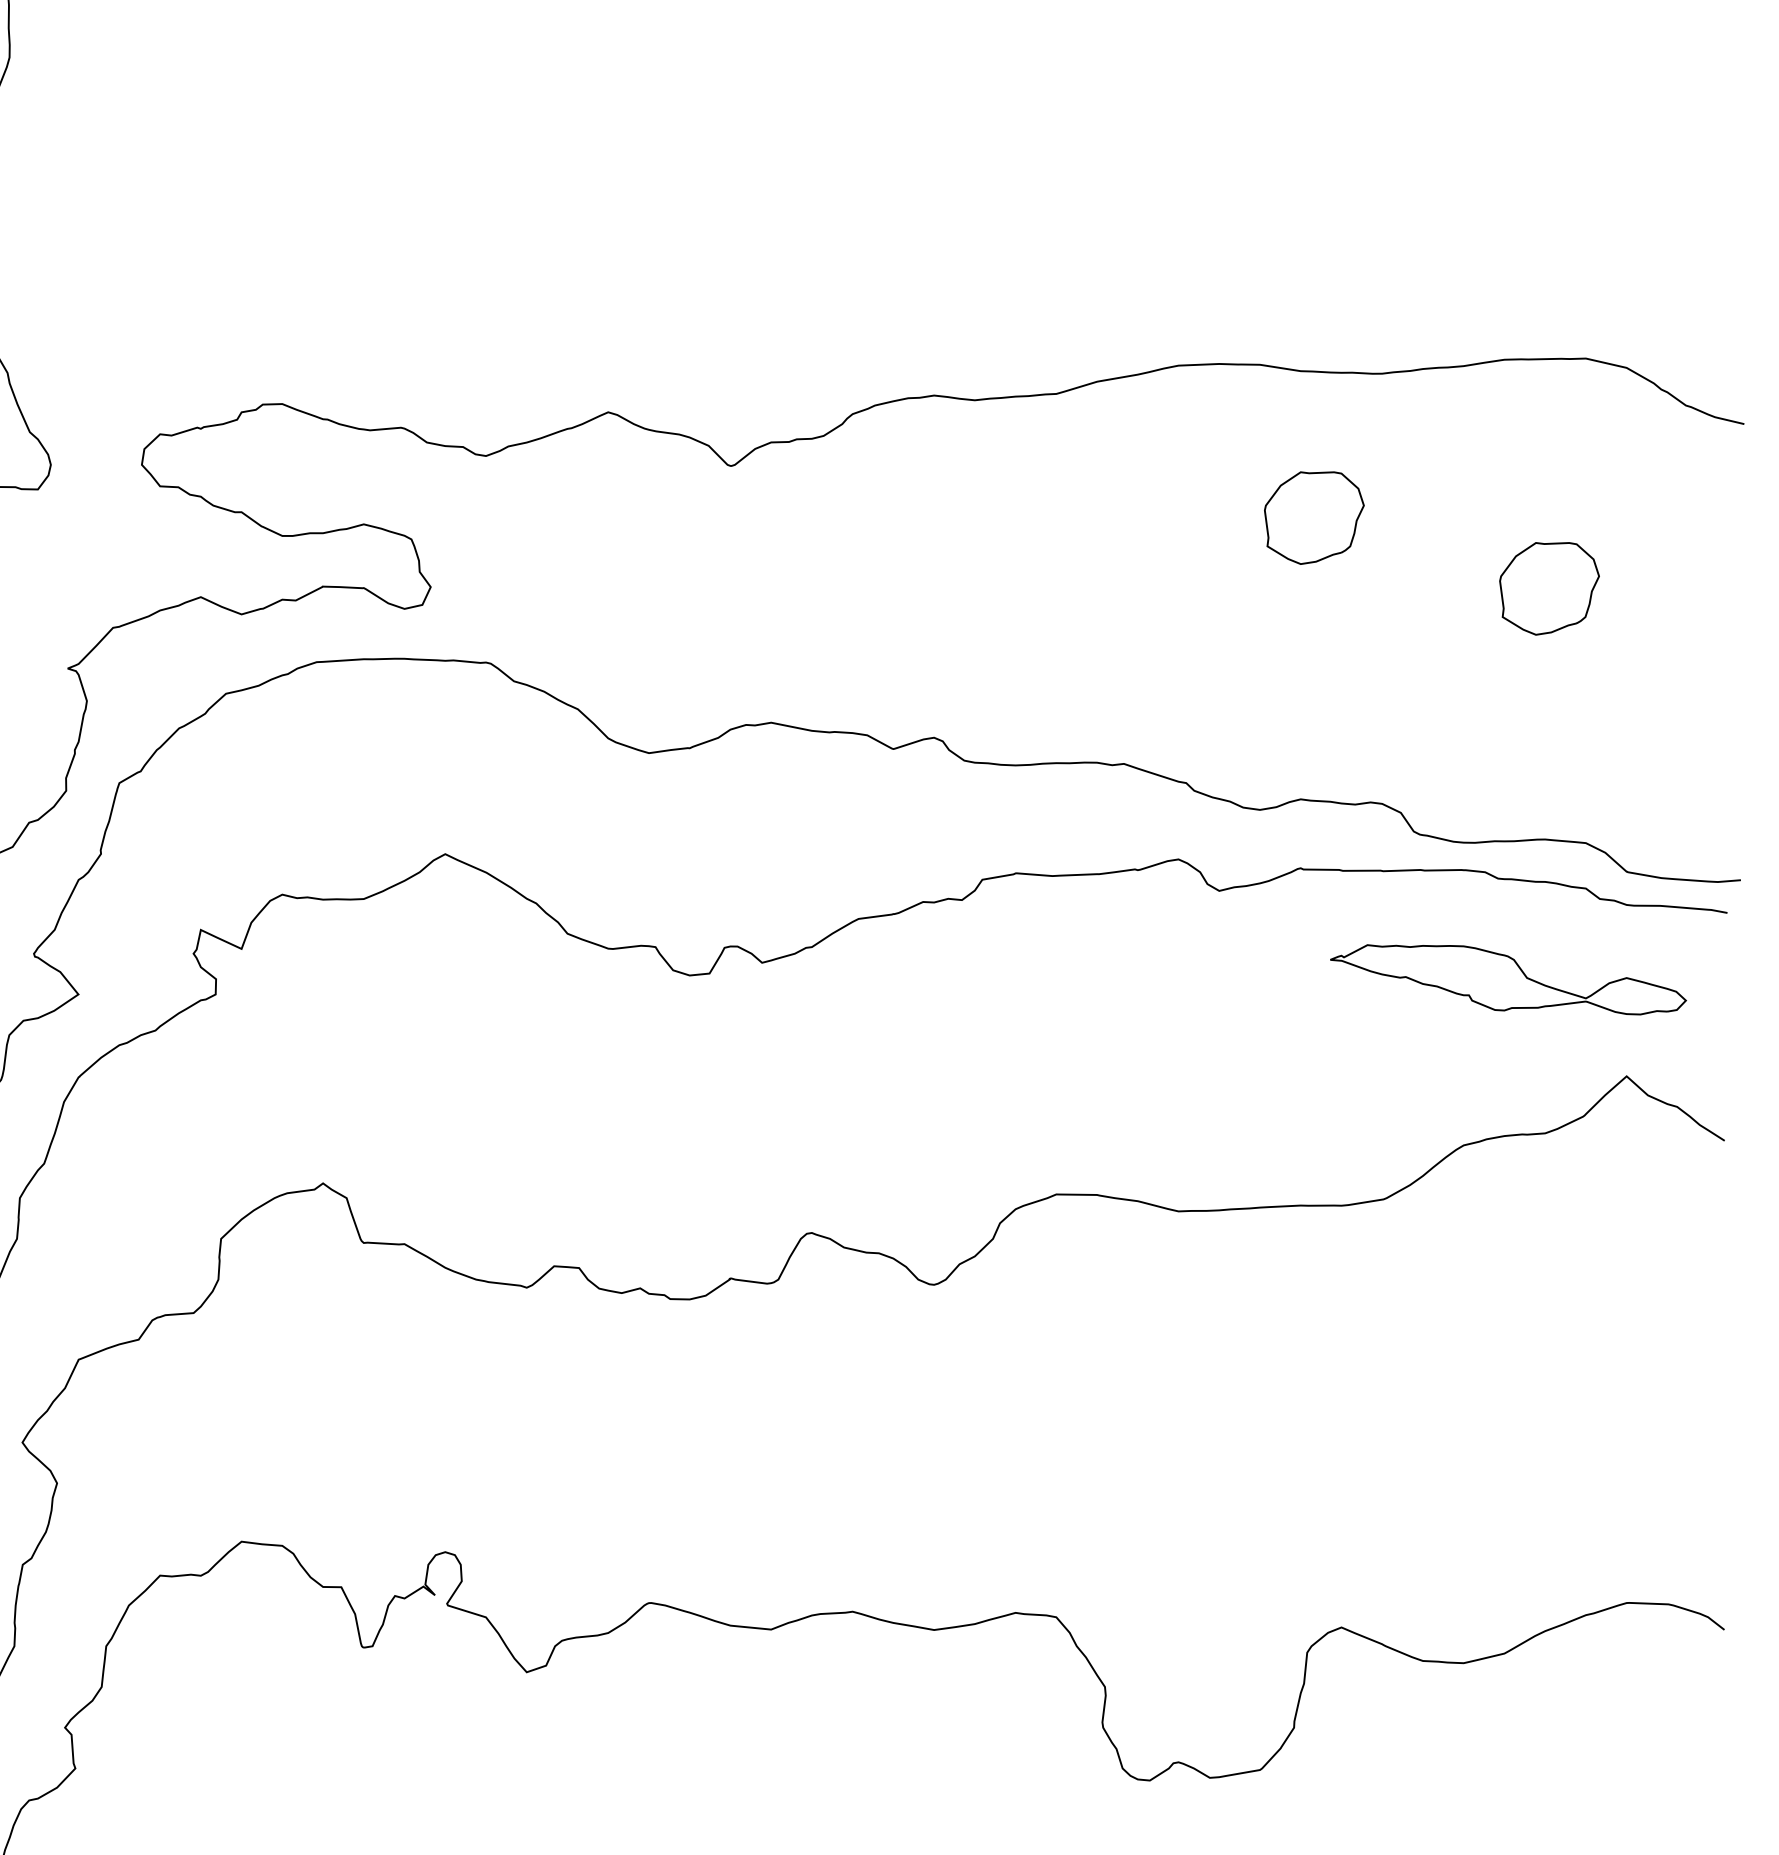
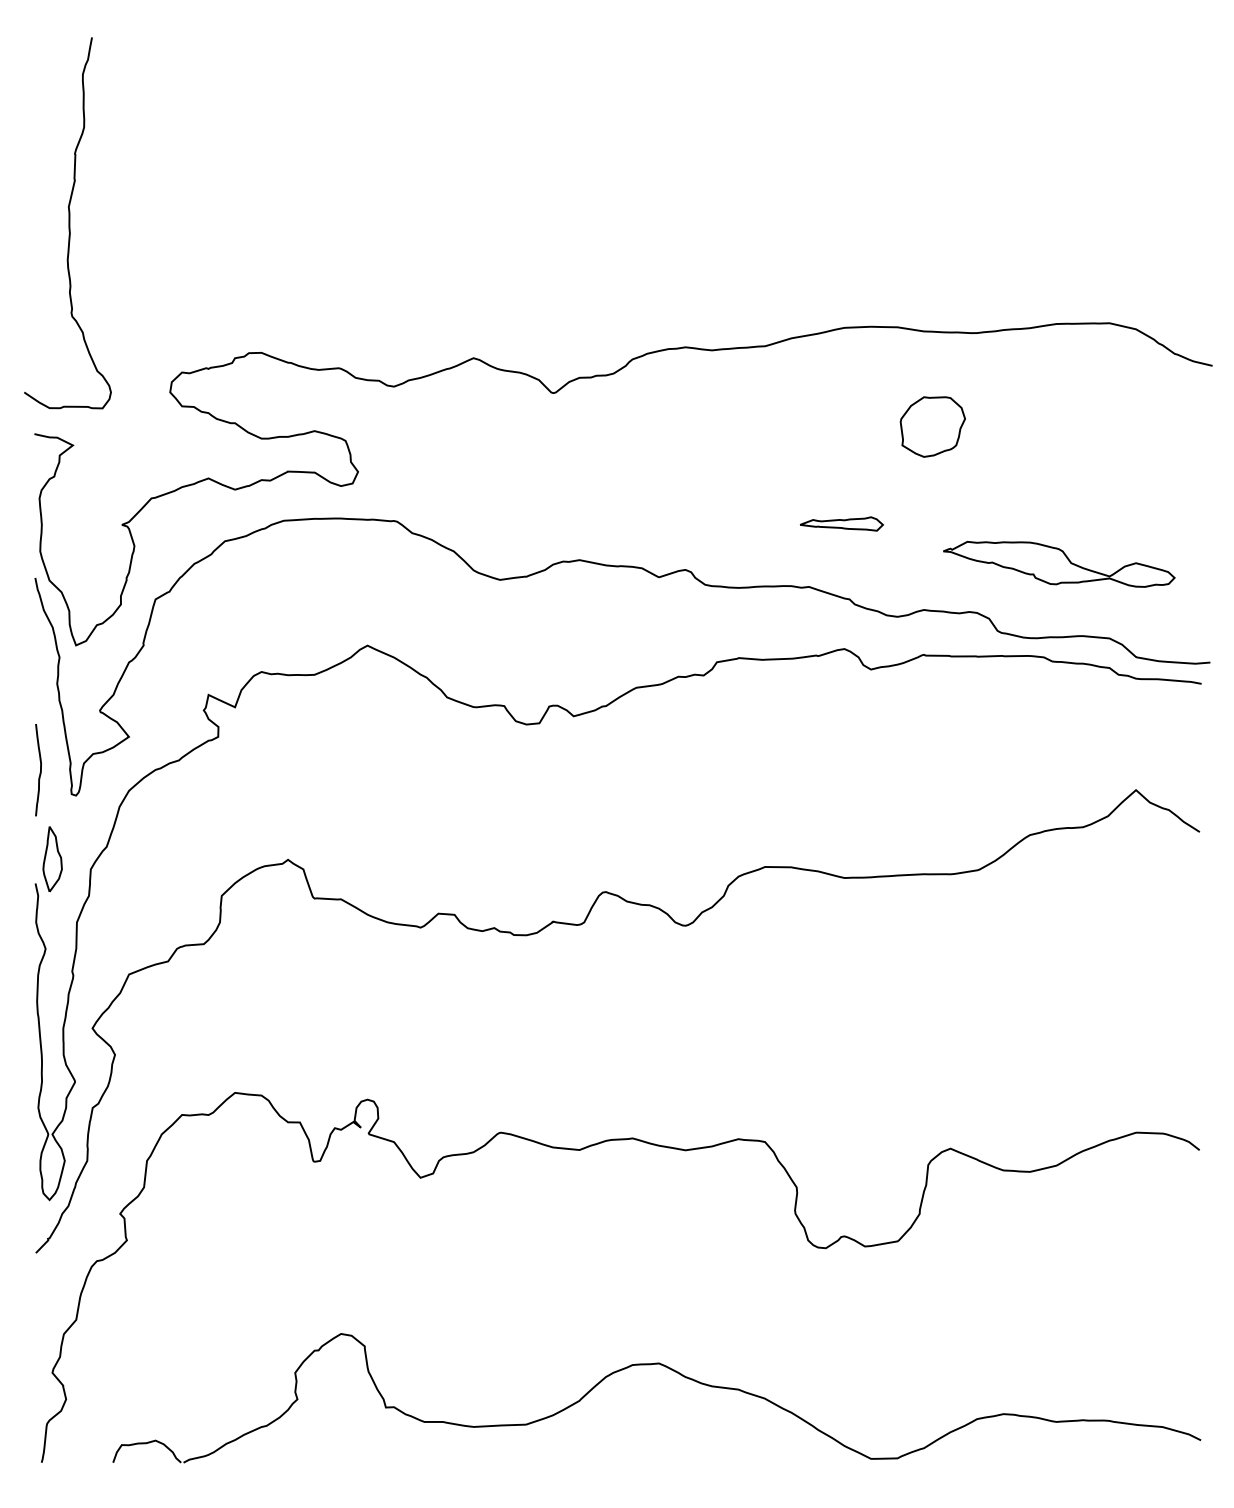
part: (1548, 588) -> (1085, 472), removed
part: (1173, 666) -> (841, 523), added
part: (1508, 978) -> (1059, 563), moved

